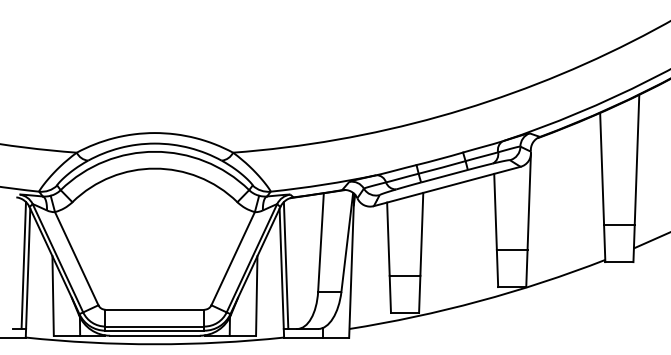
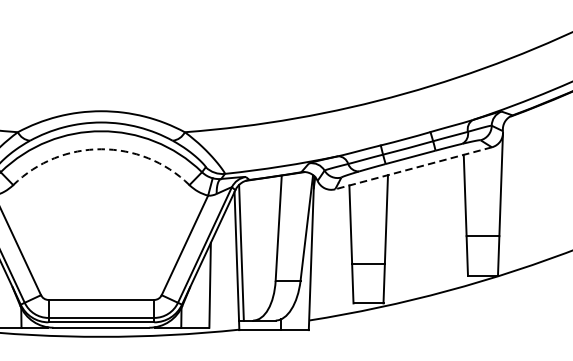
arc: (154, 168) -> (100, 149), solid -> dashed
line: (447, 186) -> (413, 168), solid -> dashed

